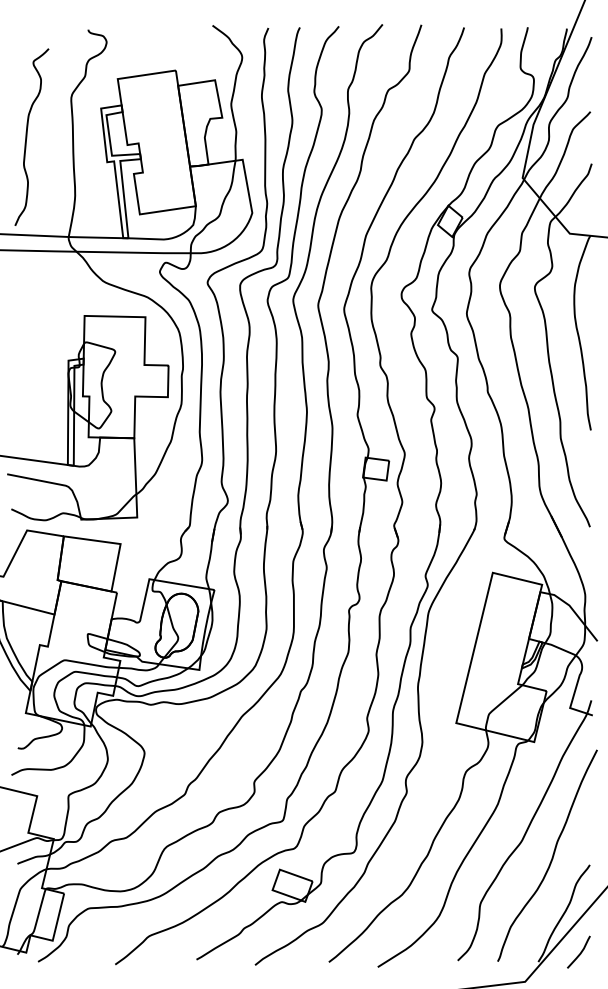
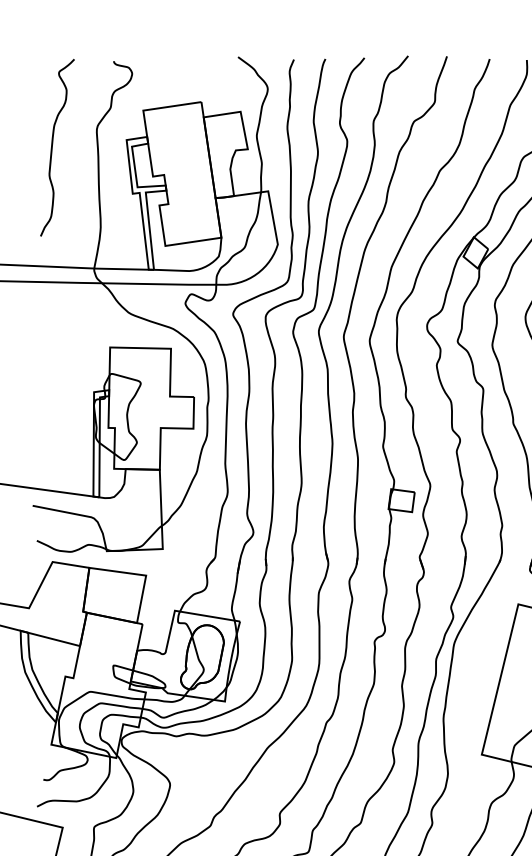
curve: (27, 136) -> (53, 147), moved

